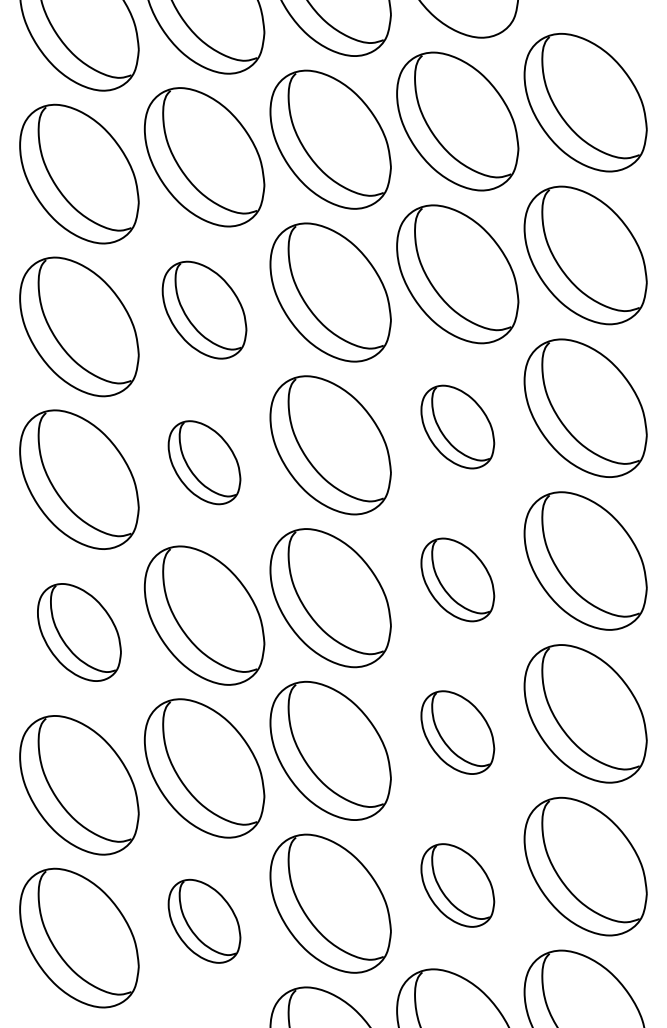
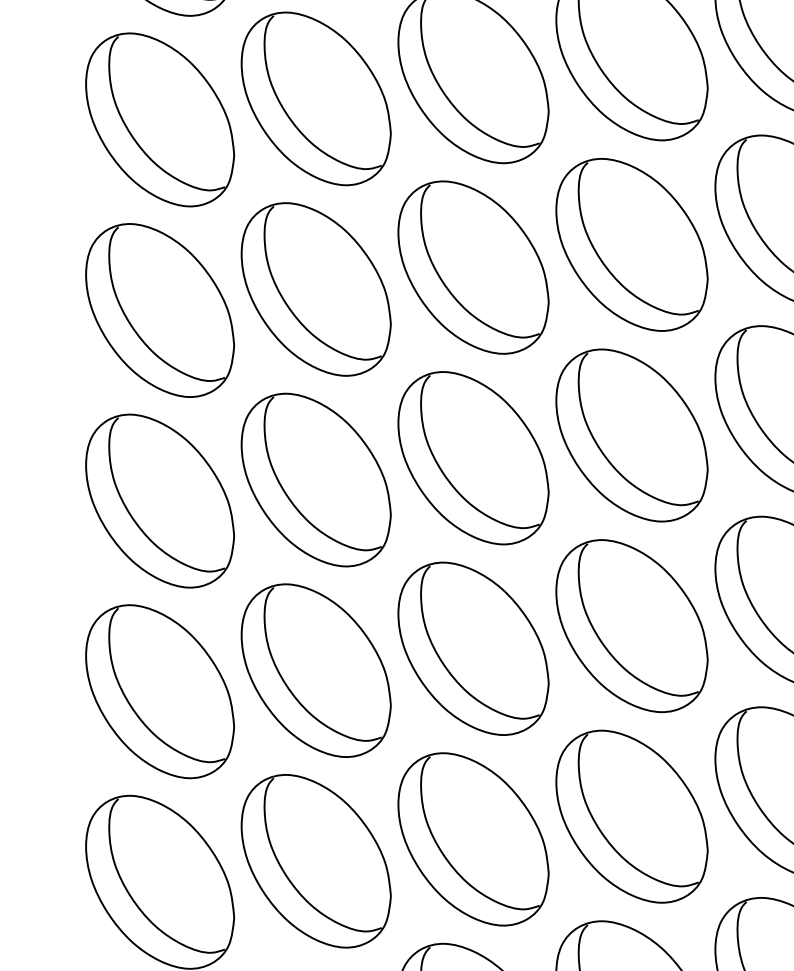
part: (204, 310) -> (316, 99), size x1.43
part: (457, 426) -> (631, 244), size x1.67
part: (204, 462) -> (316, 289), size x1.67
part: (457, 579) -> (631, 434), size x1.67
part: (79, 632) -> (160, 501), size x1.43
part: (457, 732) -> (631, 625), size x1.67
part: (457, 885) -> (631, 816), size x1.67
part: (204, 921) -> (316, 861), size x1.67

